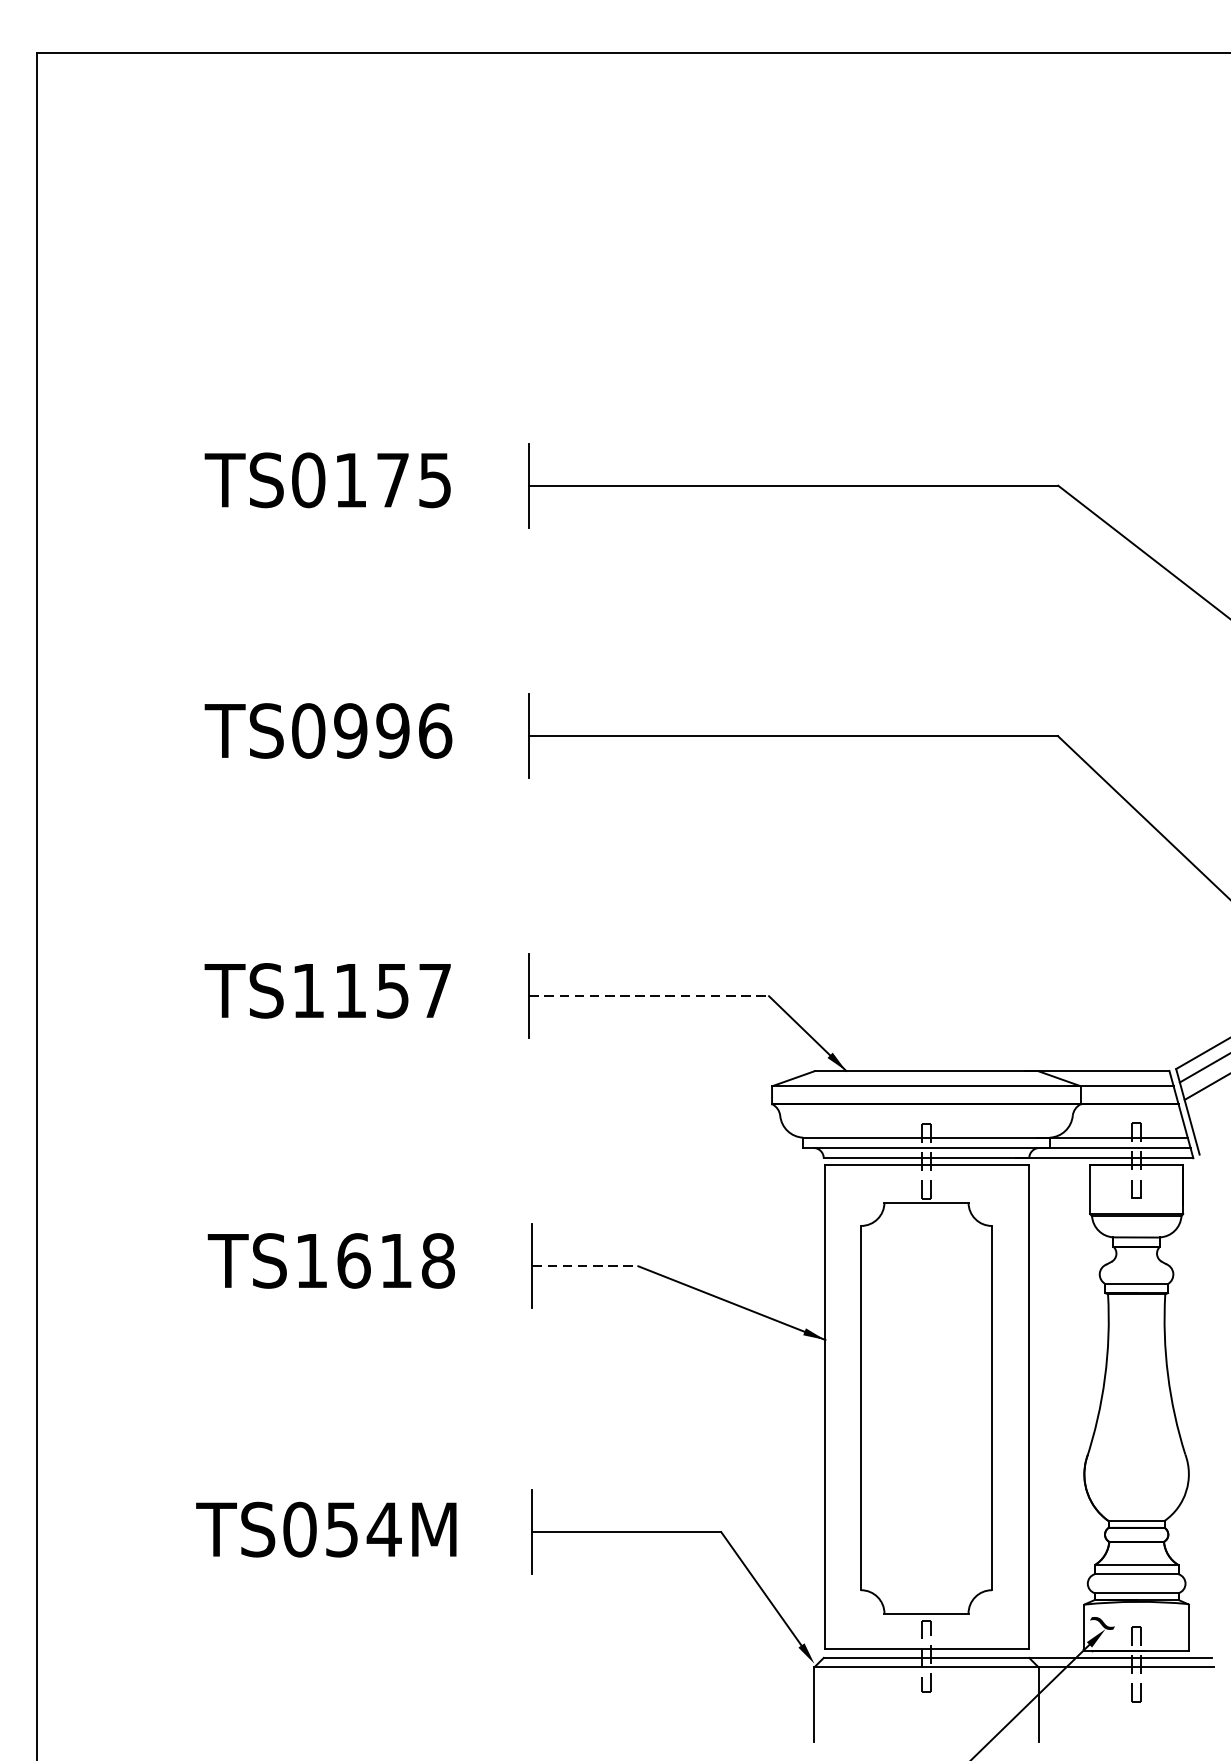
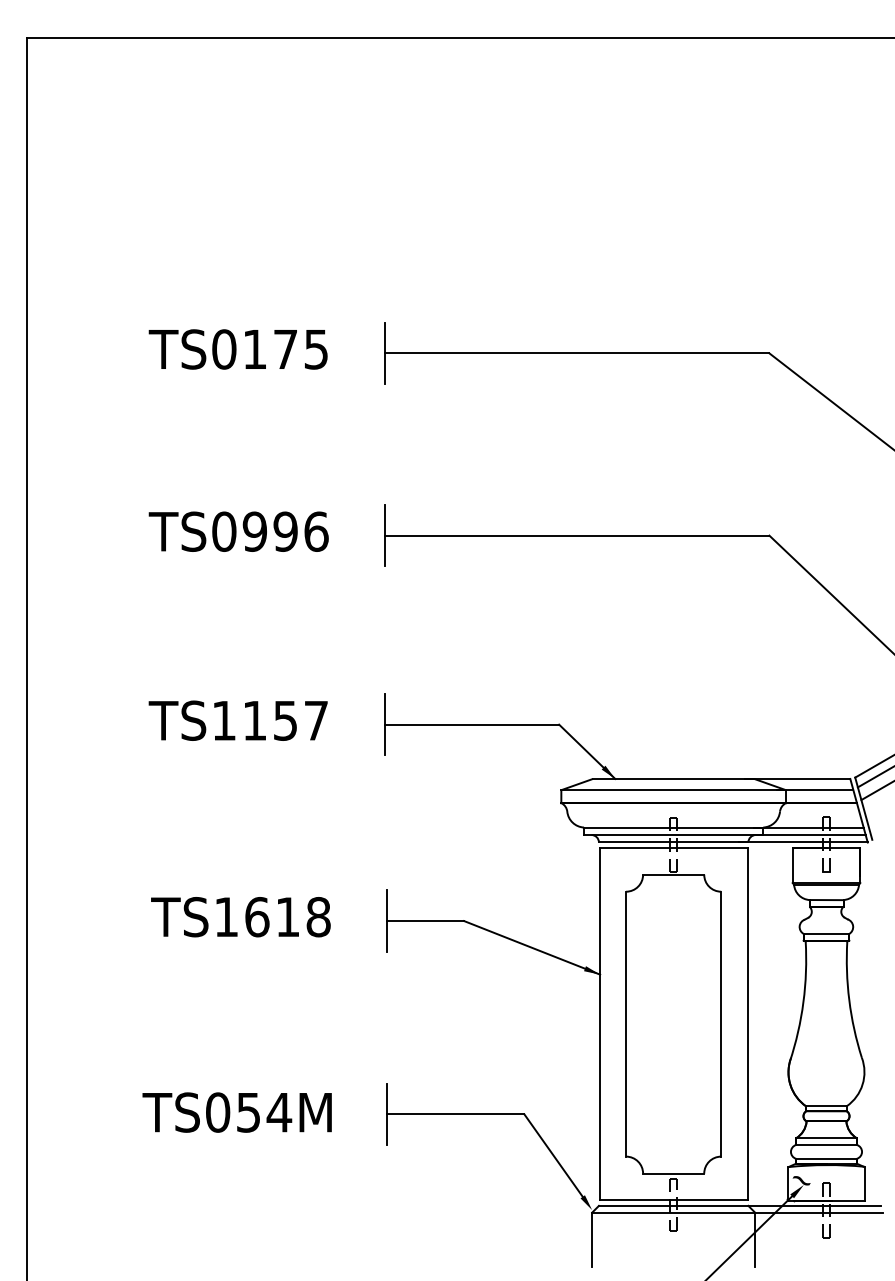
line: (649, 996) -> (472, 724), dashed -> solid
line: (585, 1266) -> (425, 921), dashed -> solid

